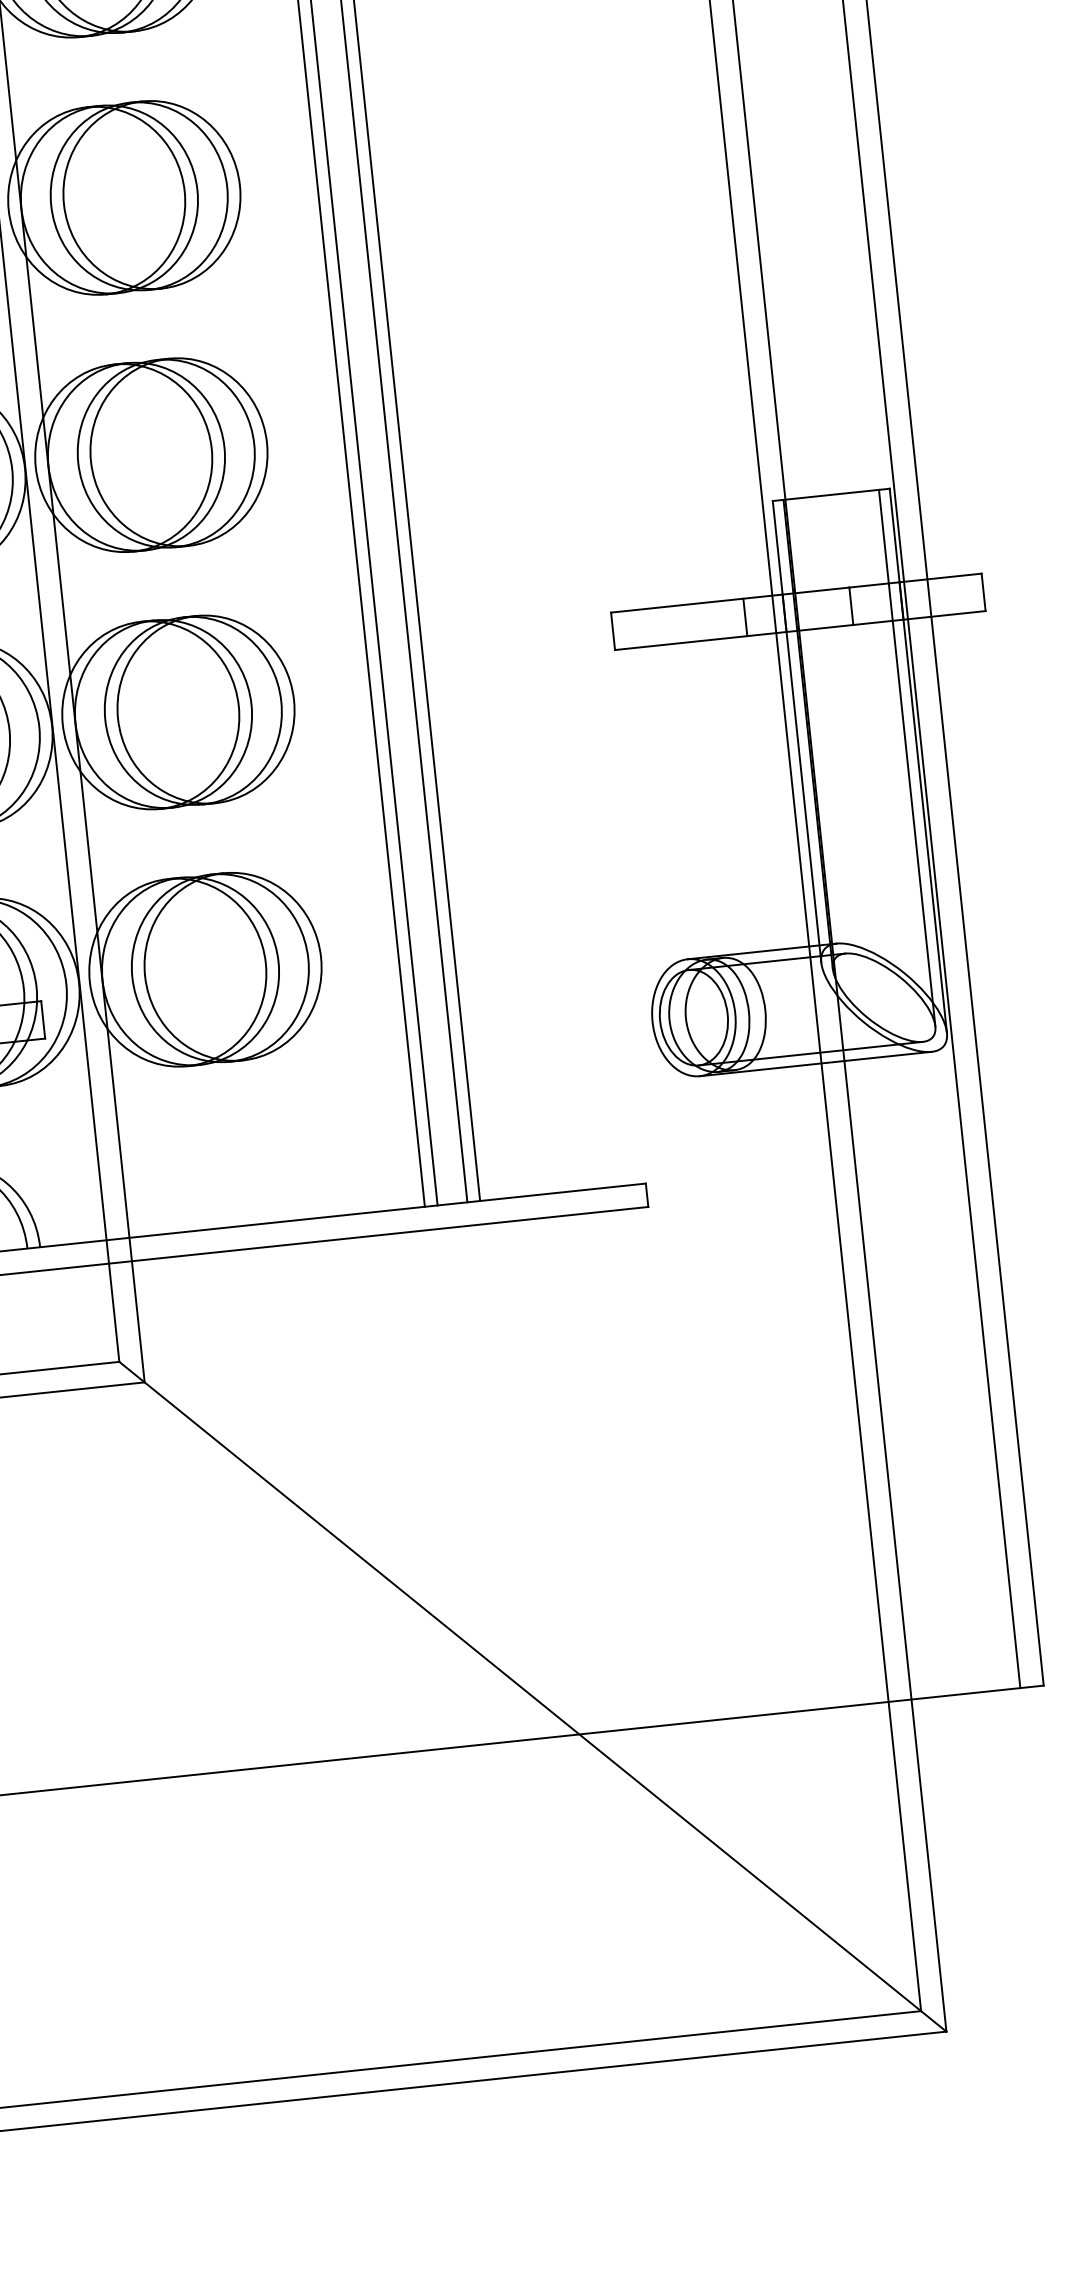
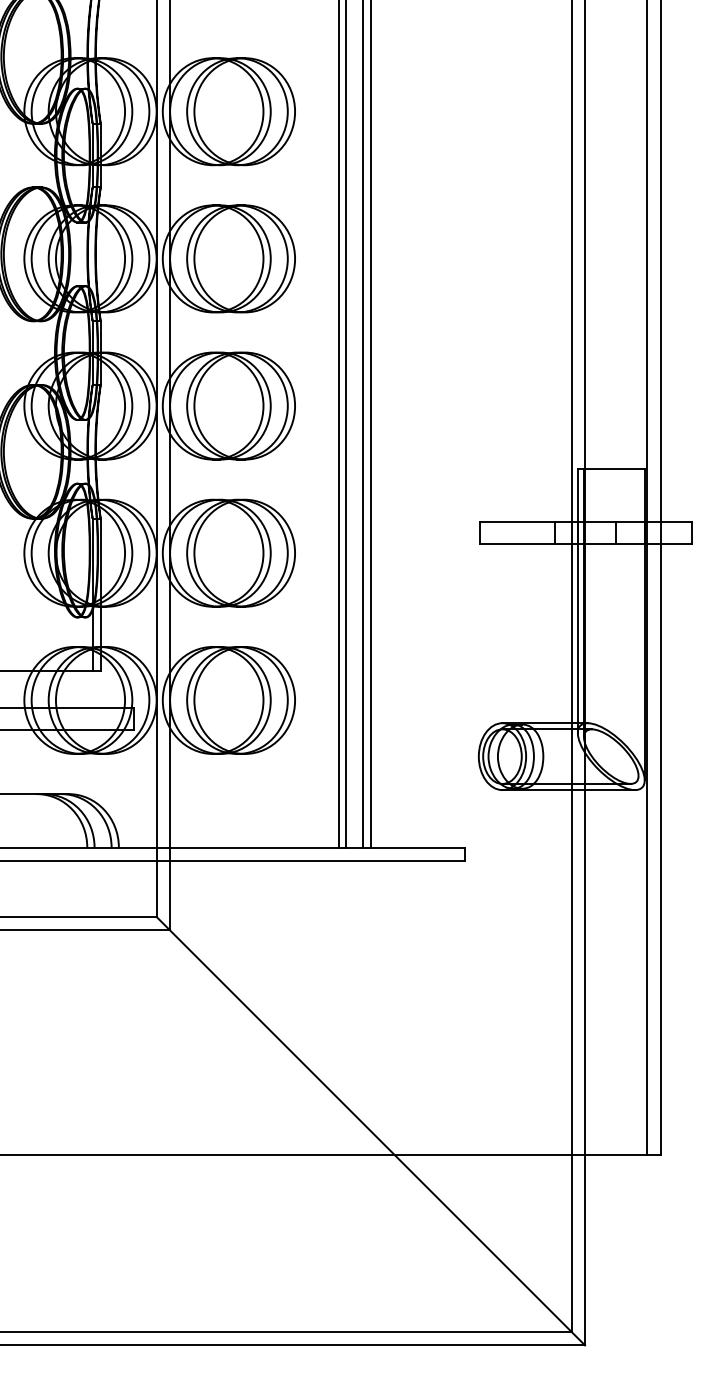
line: (906, 756) -> (638, 621), removed

